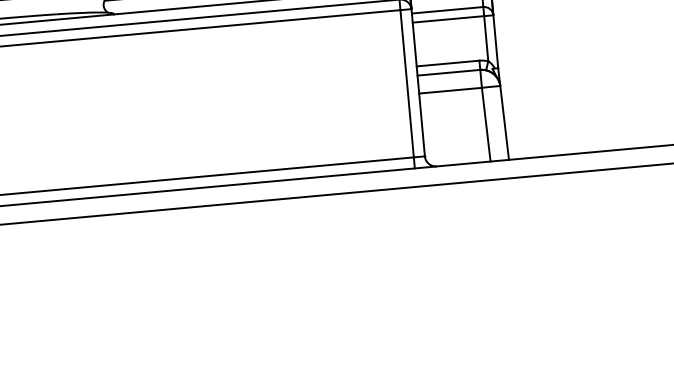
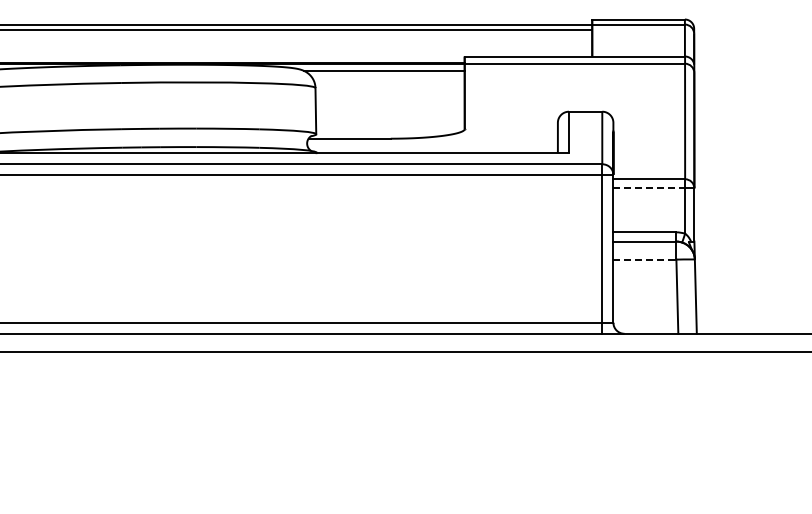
line: (448, 19) -> (649, 188), solid -> dashed
line: (451, 90) -> (645, 259), solid -> dashed

